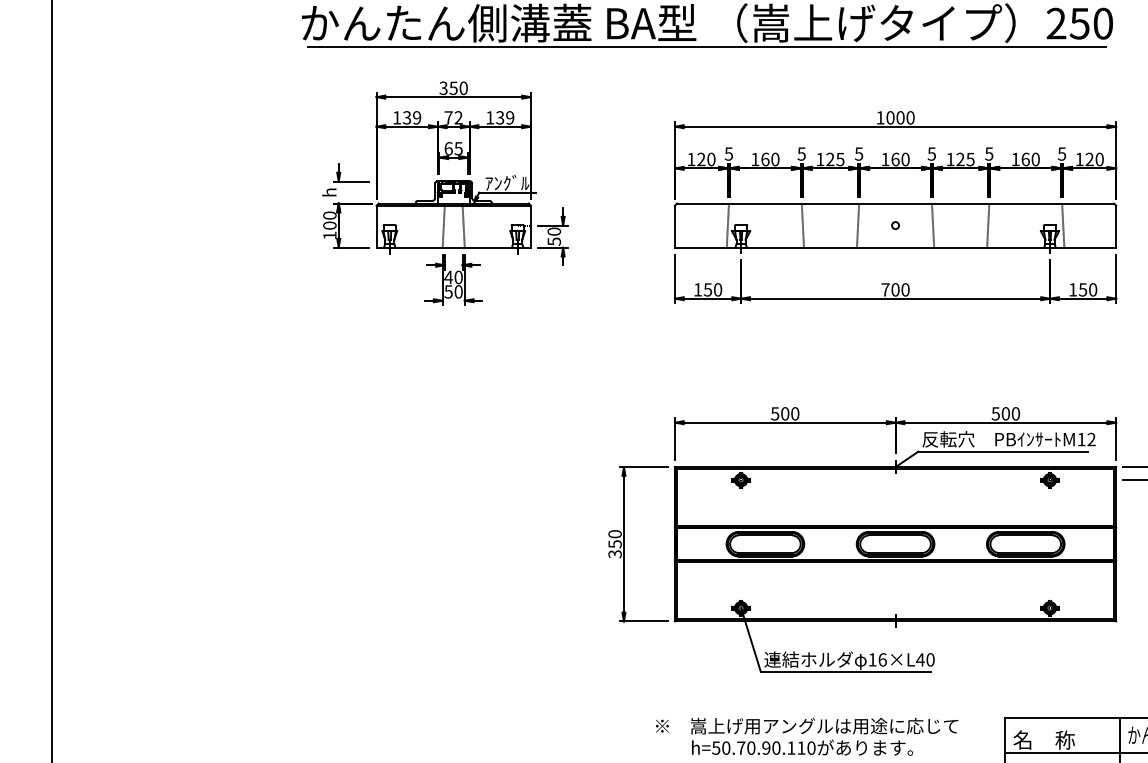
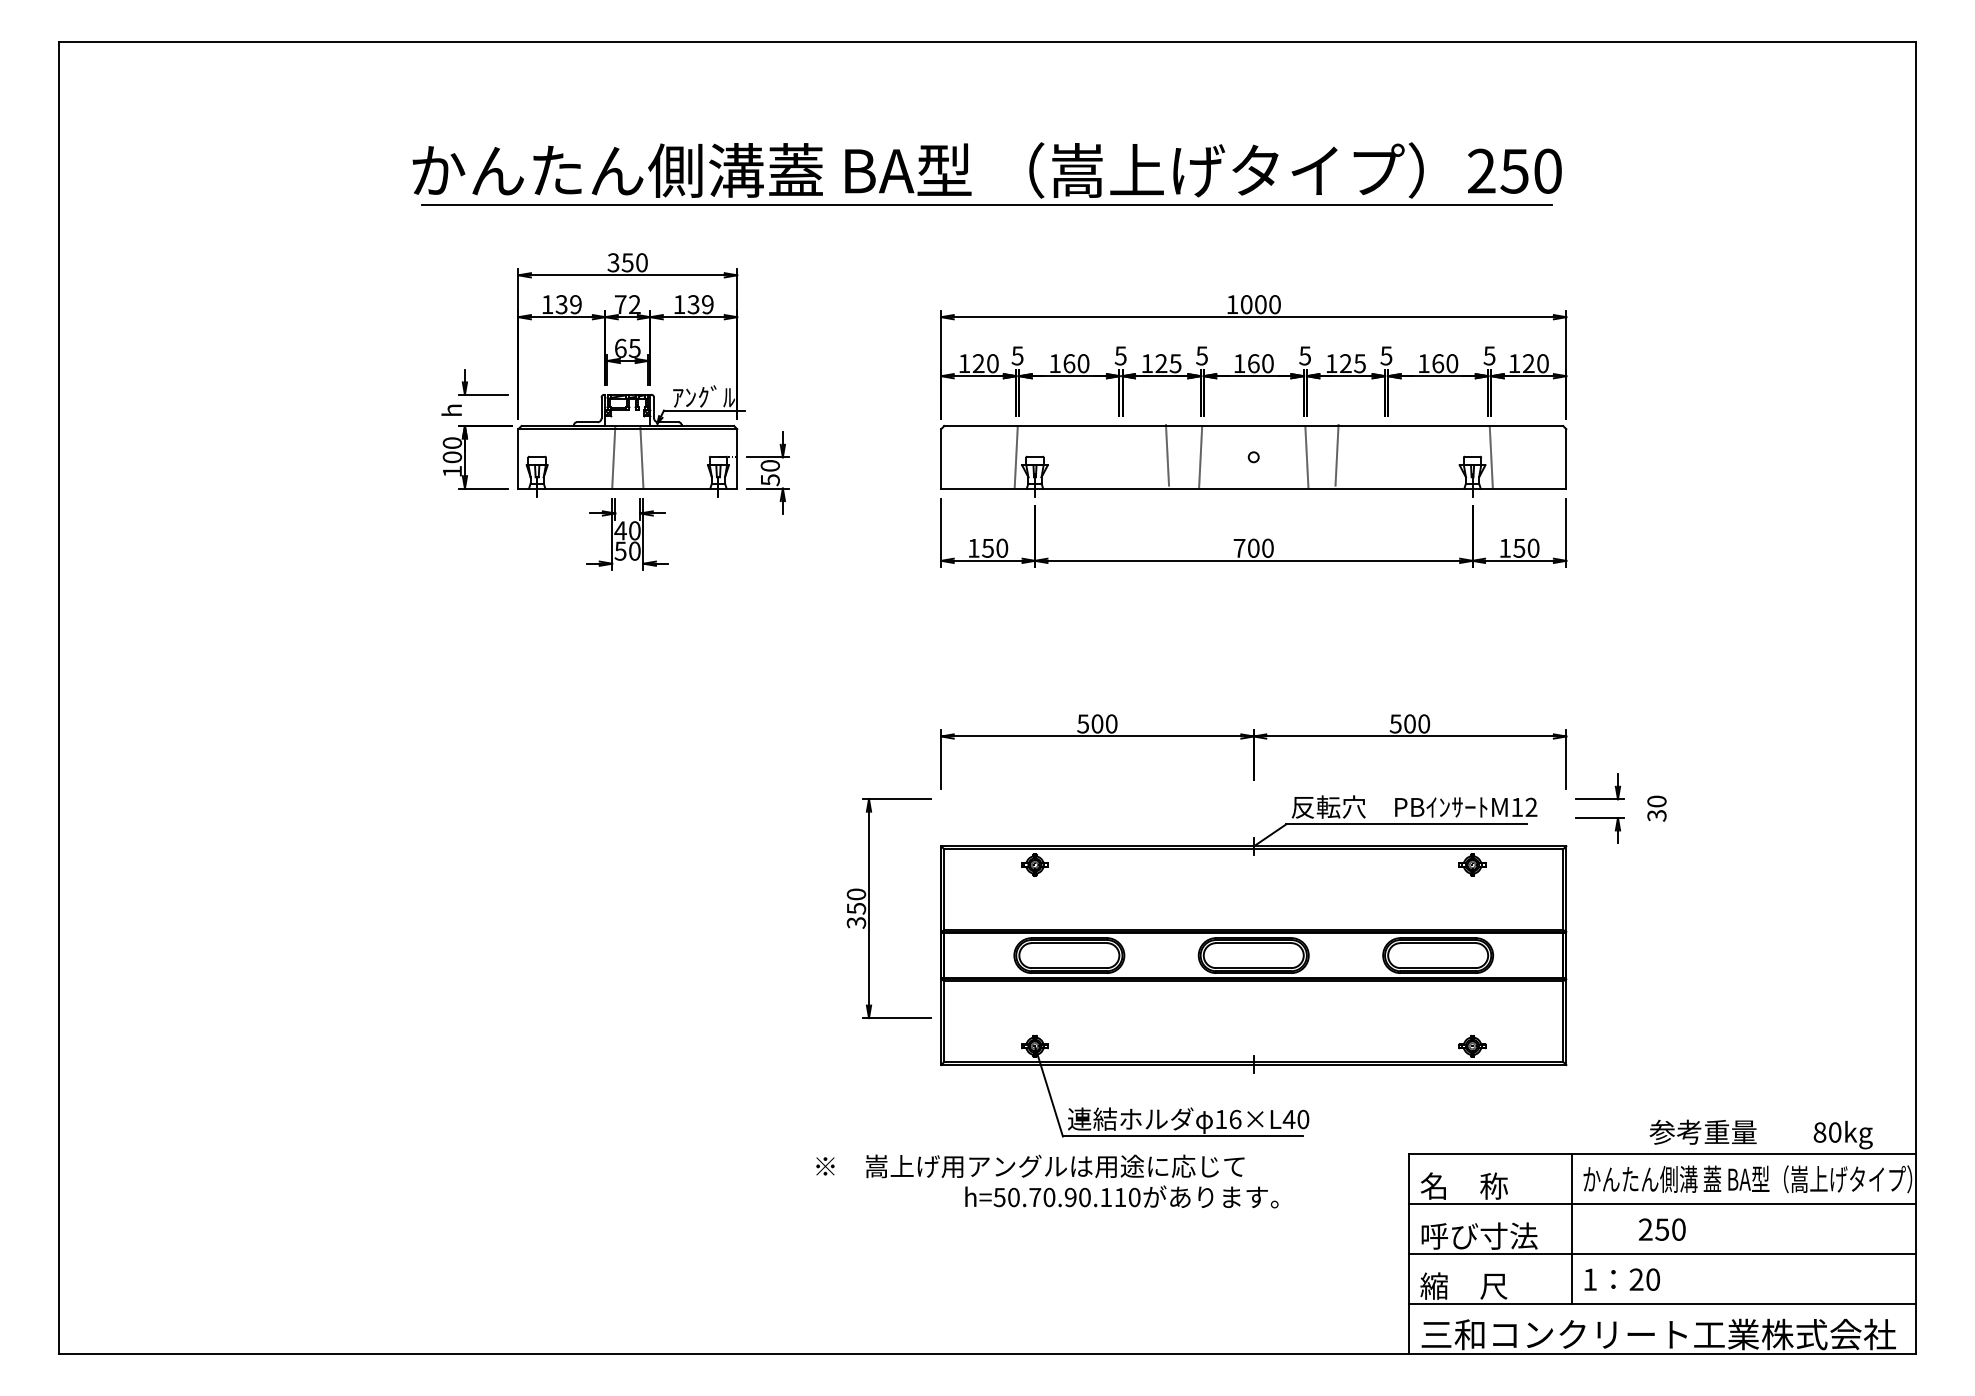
line: (802, 225) -> (1167, 455), moved
line: (987, 225) -> (1336, 455), moved
part: (895, 551) -> (1253, 966), moved
text: (807, 726) -> (1030, 1166), moved

